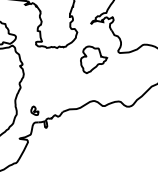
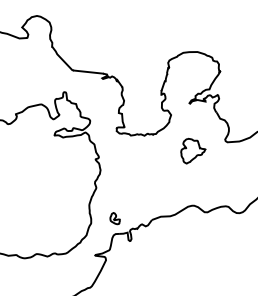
part: (94, 59) -> (193, 150), size x0.7

